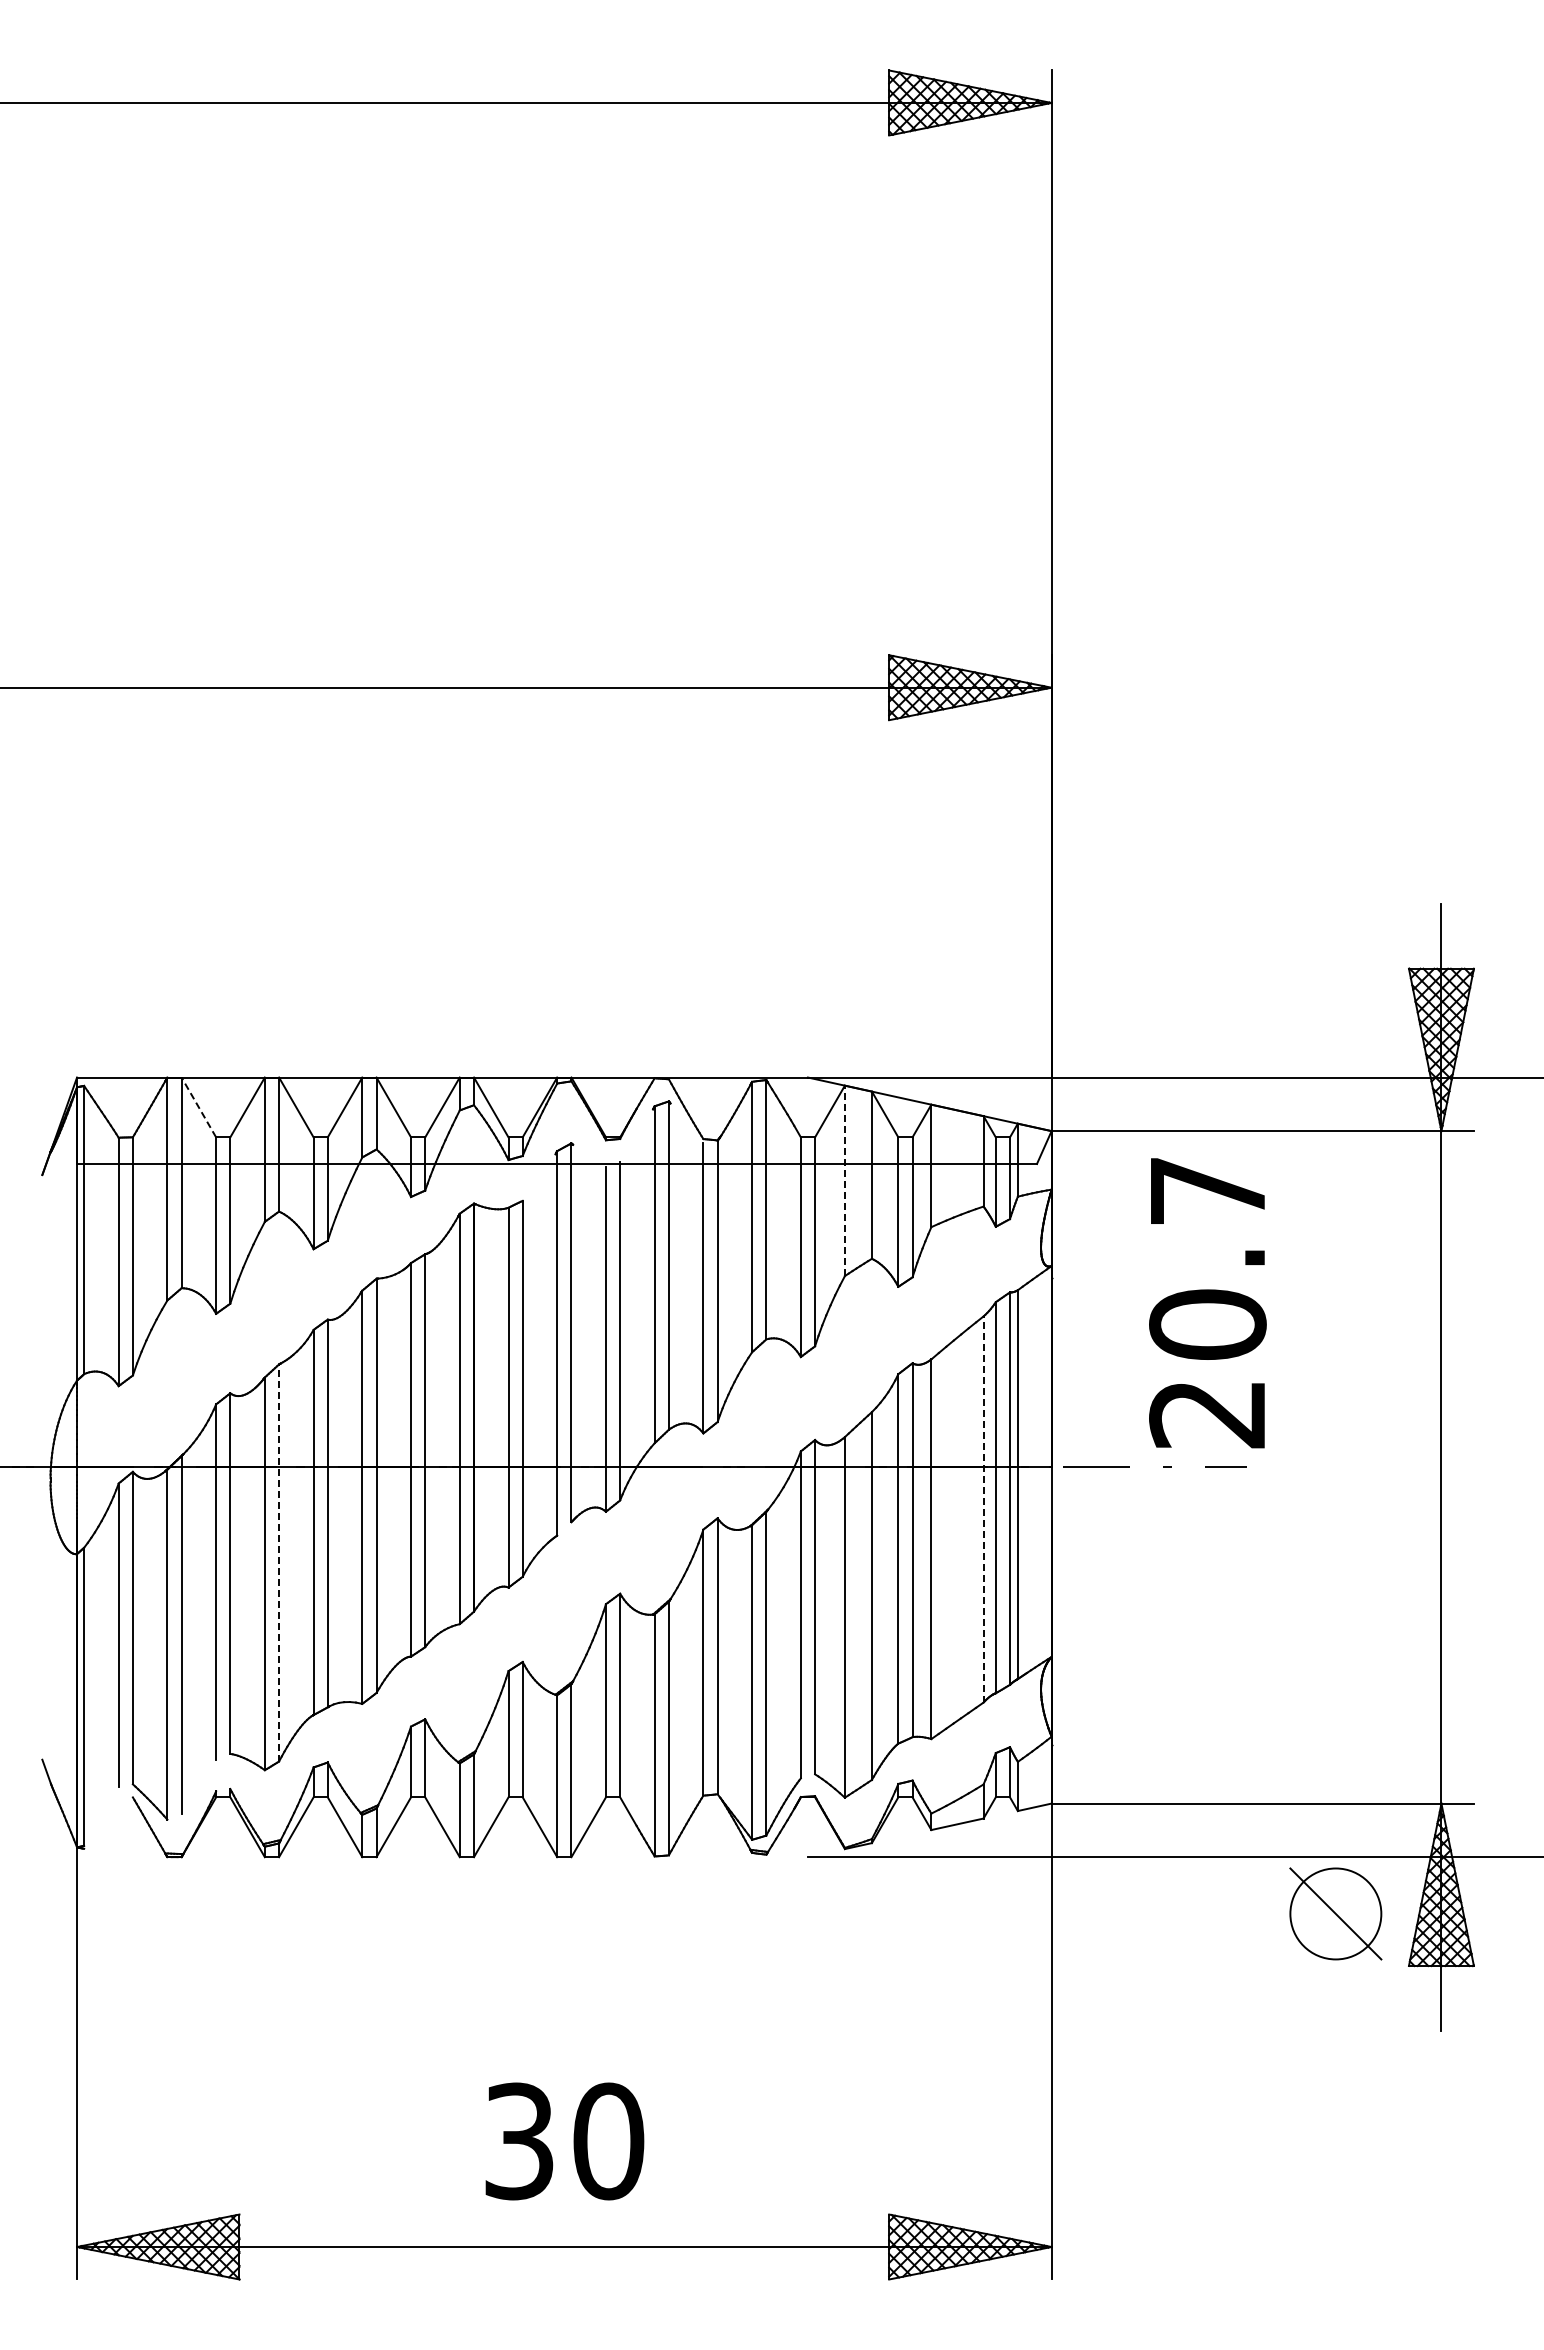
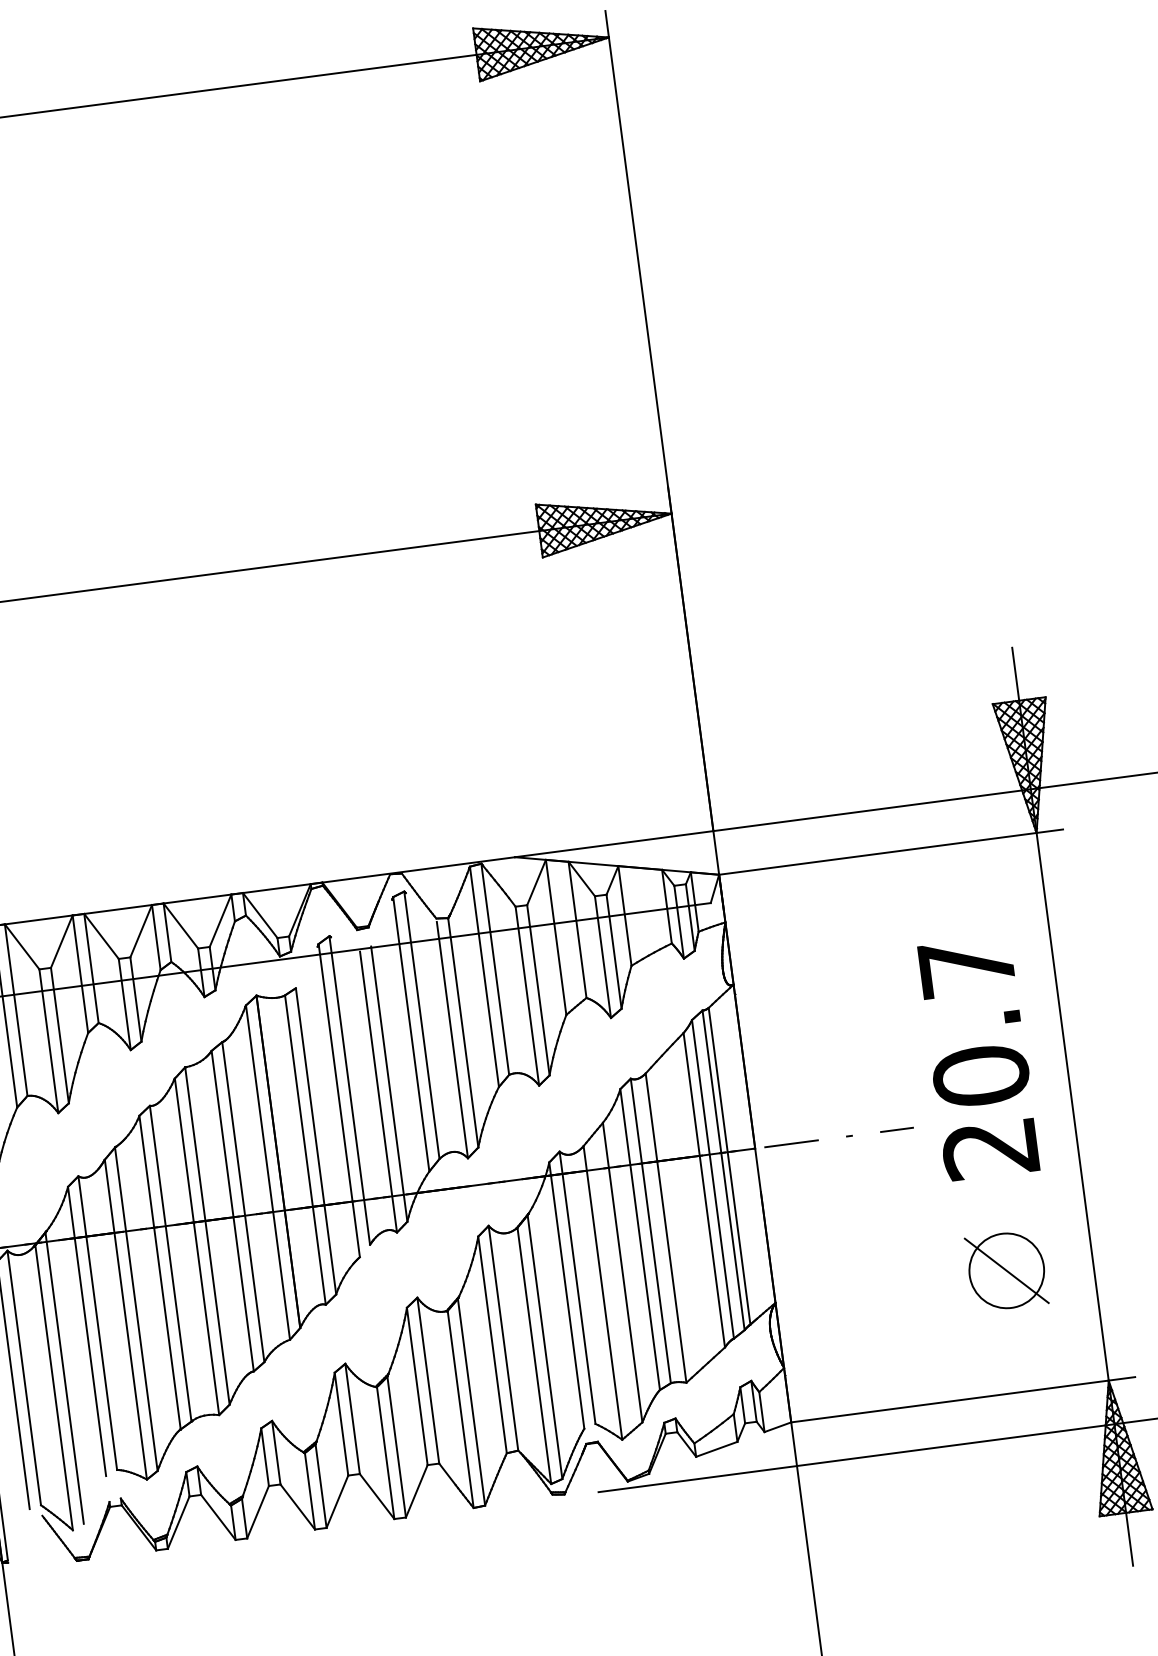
line: (198, 1107) -> (21, 946), dashed -> solid
line: (844, 1180) -> (555, 937), dashed -> solid
text: (1207, 1303) -> (978, 1058), moved
line: (983, 1509) -> (704, 1190), dashed -> solid
line: (279, 1563) -> (136, 1309), dashed -> solid
part: (1335, 1913) -> (1006, 1270), moved

